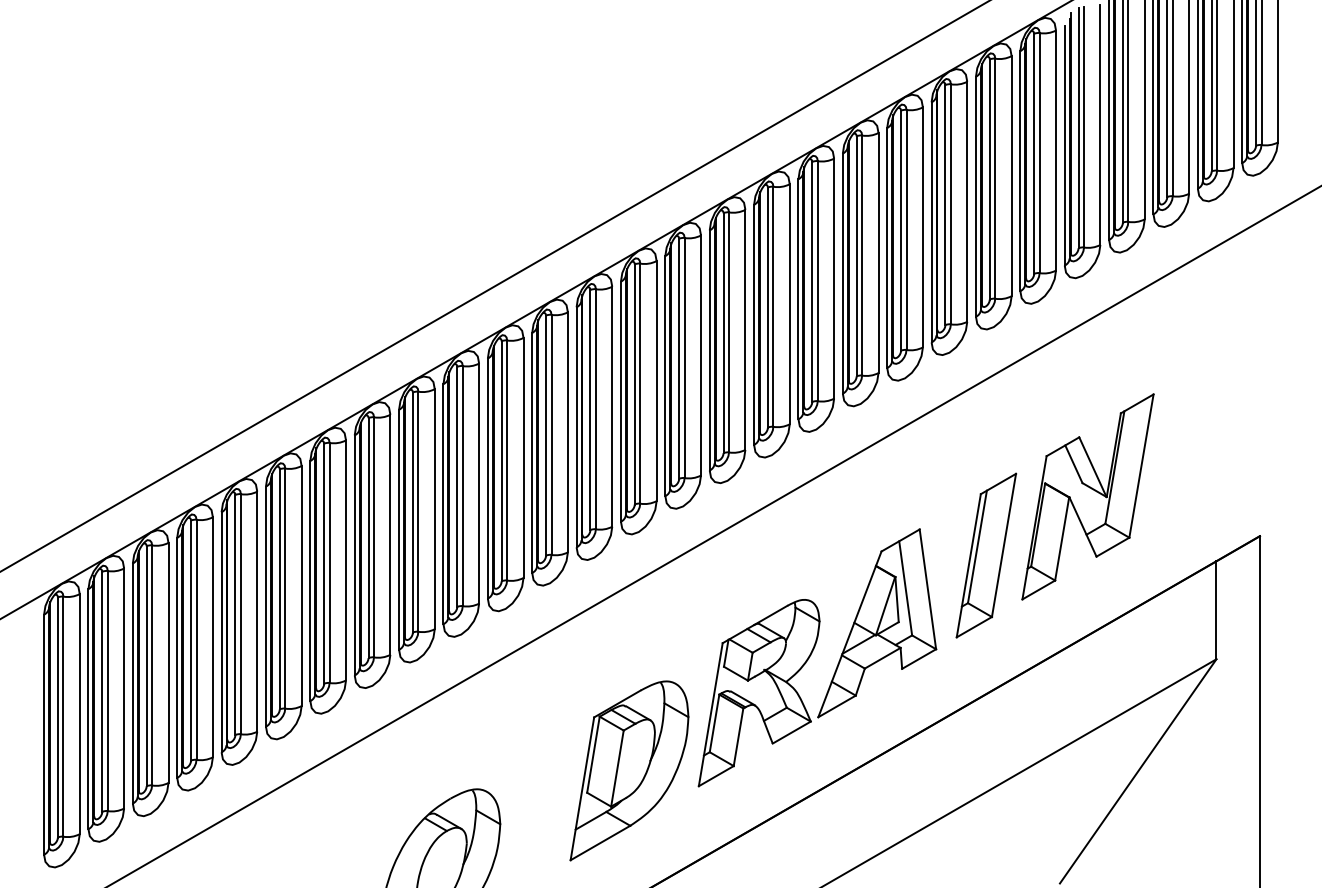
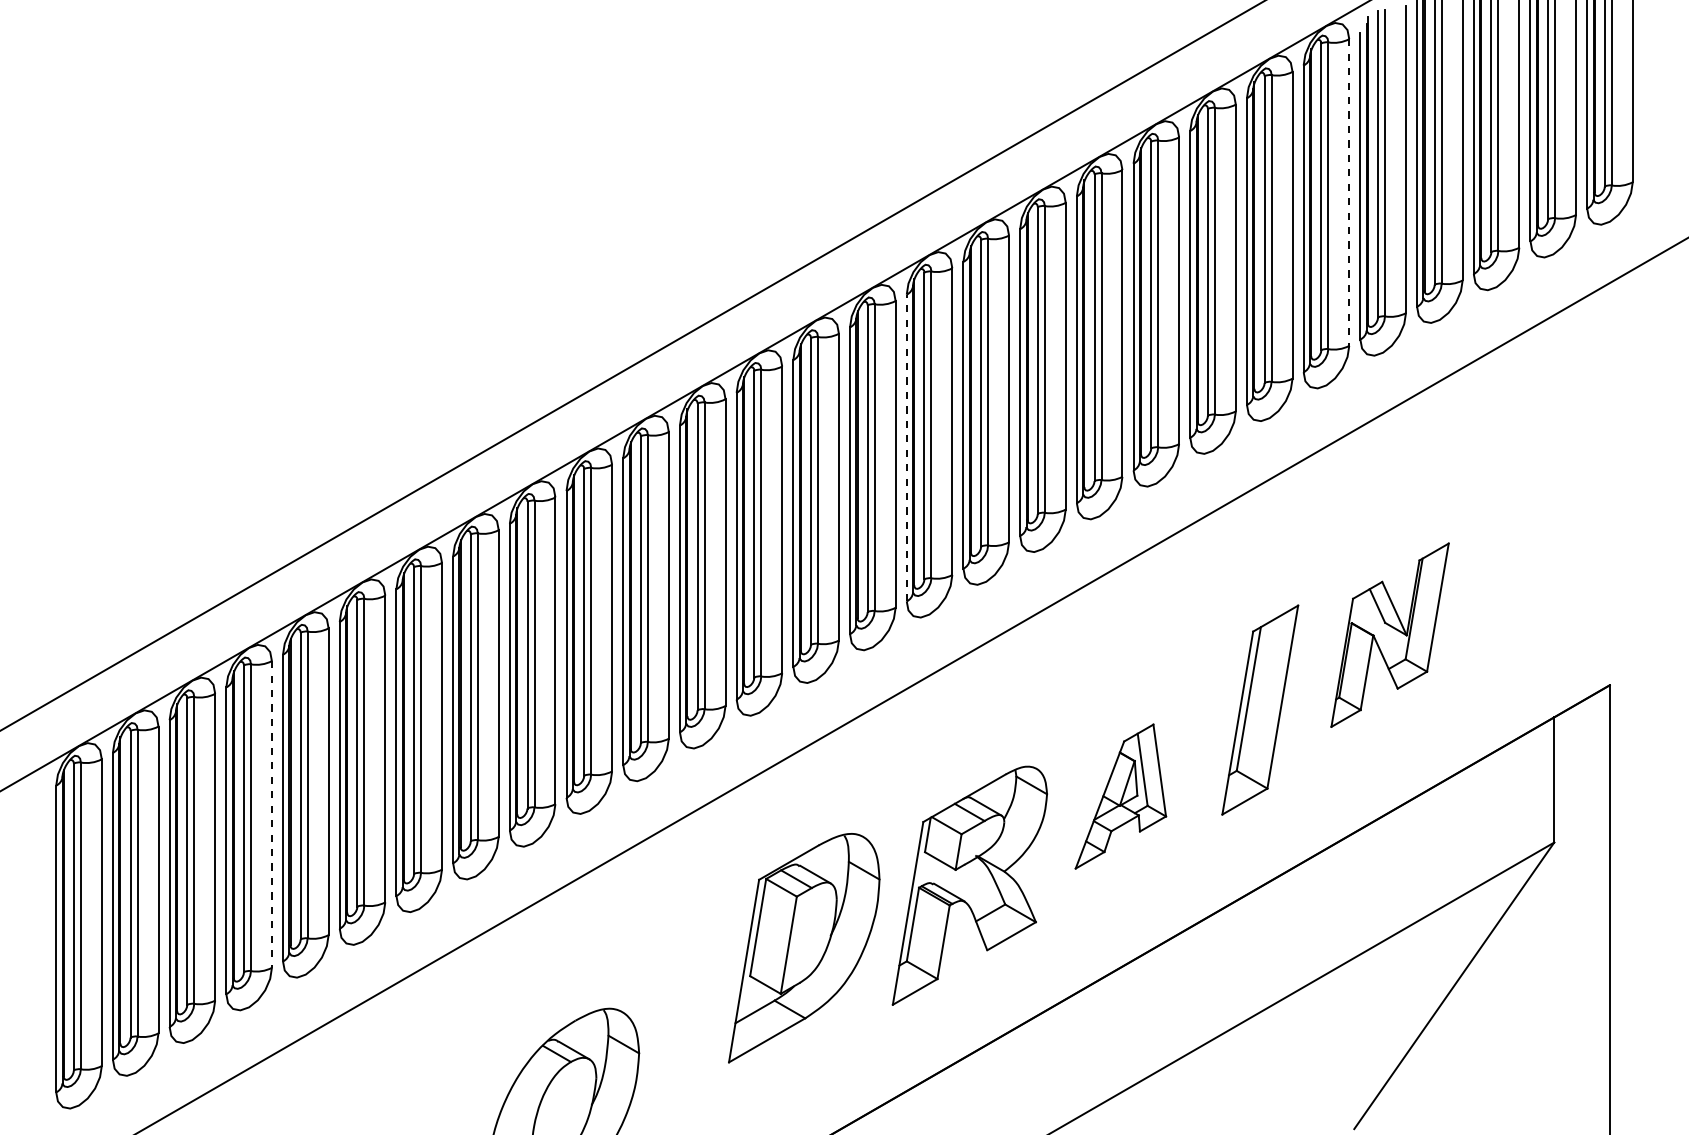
line: (1056, 151) -> (1349, 193), solid -> dashed
line: (709, 350) -> (906, 447), solid -> dashed
part: (1087, 497) -> (1389, 635), size x0.7
part: (876, 623) -> (1120, 796), size x0.6
line: (212, 637) -> (271, 814), solid -> dashed
part: (629, 771) -> (804, 948), moved

